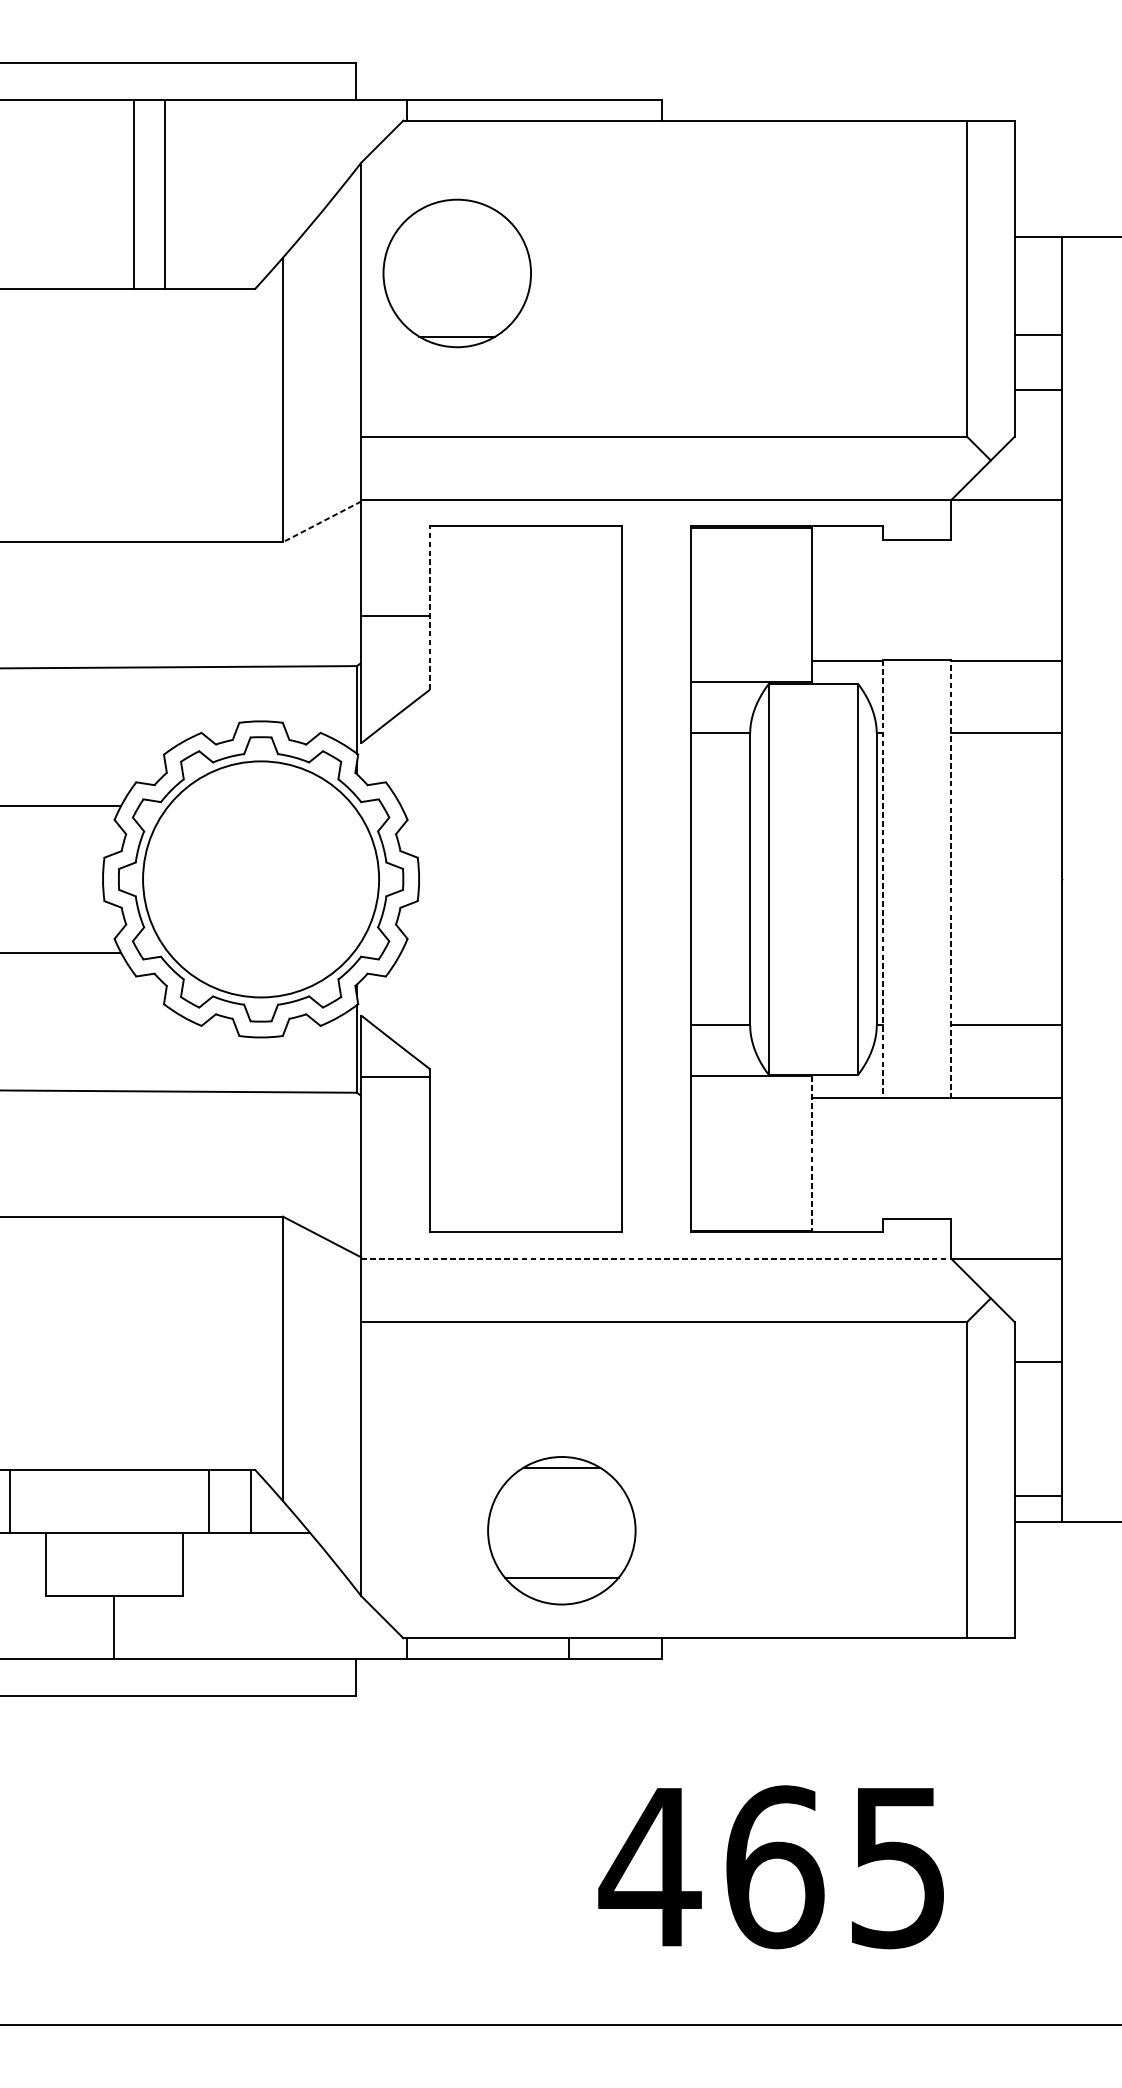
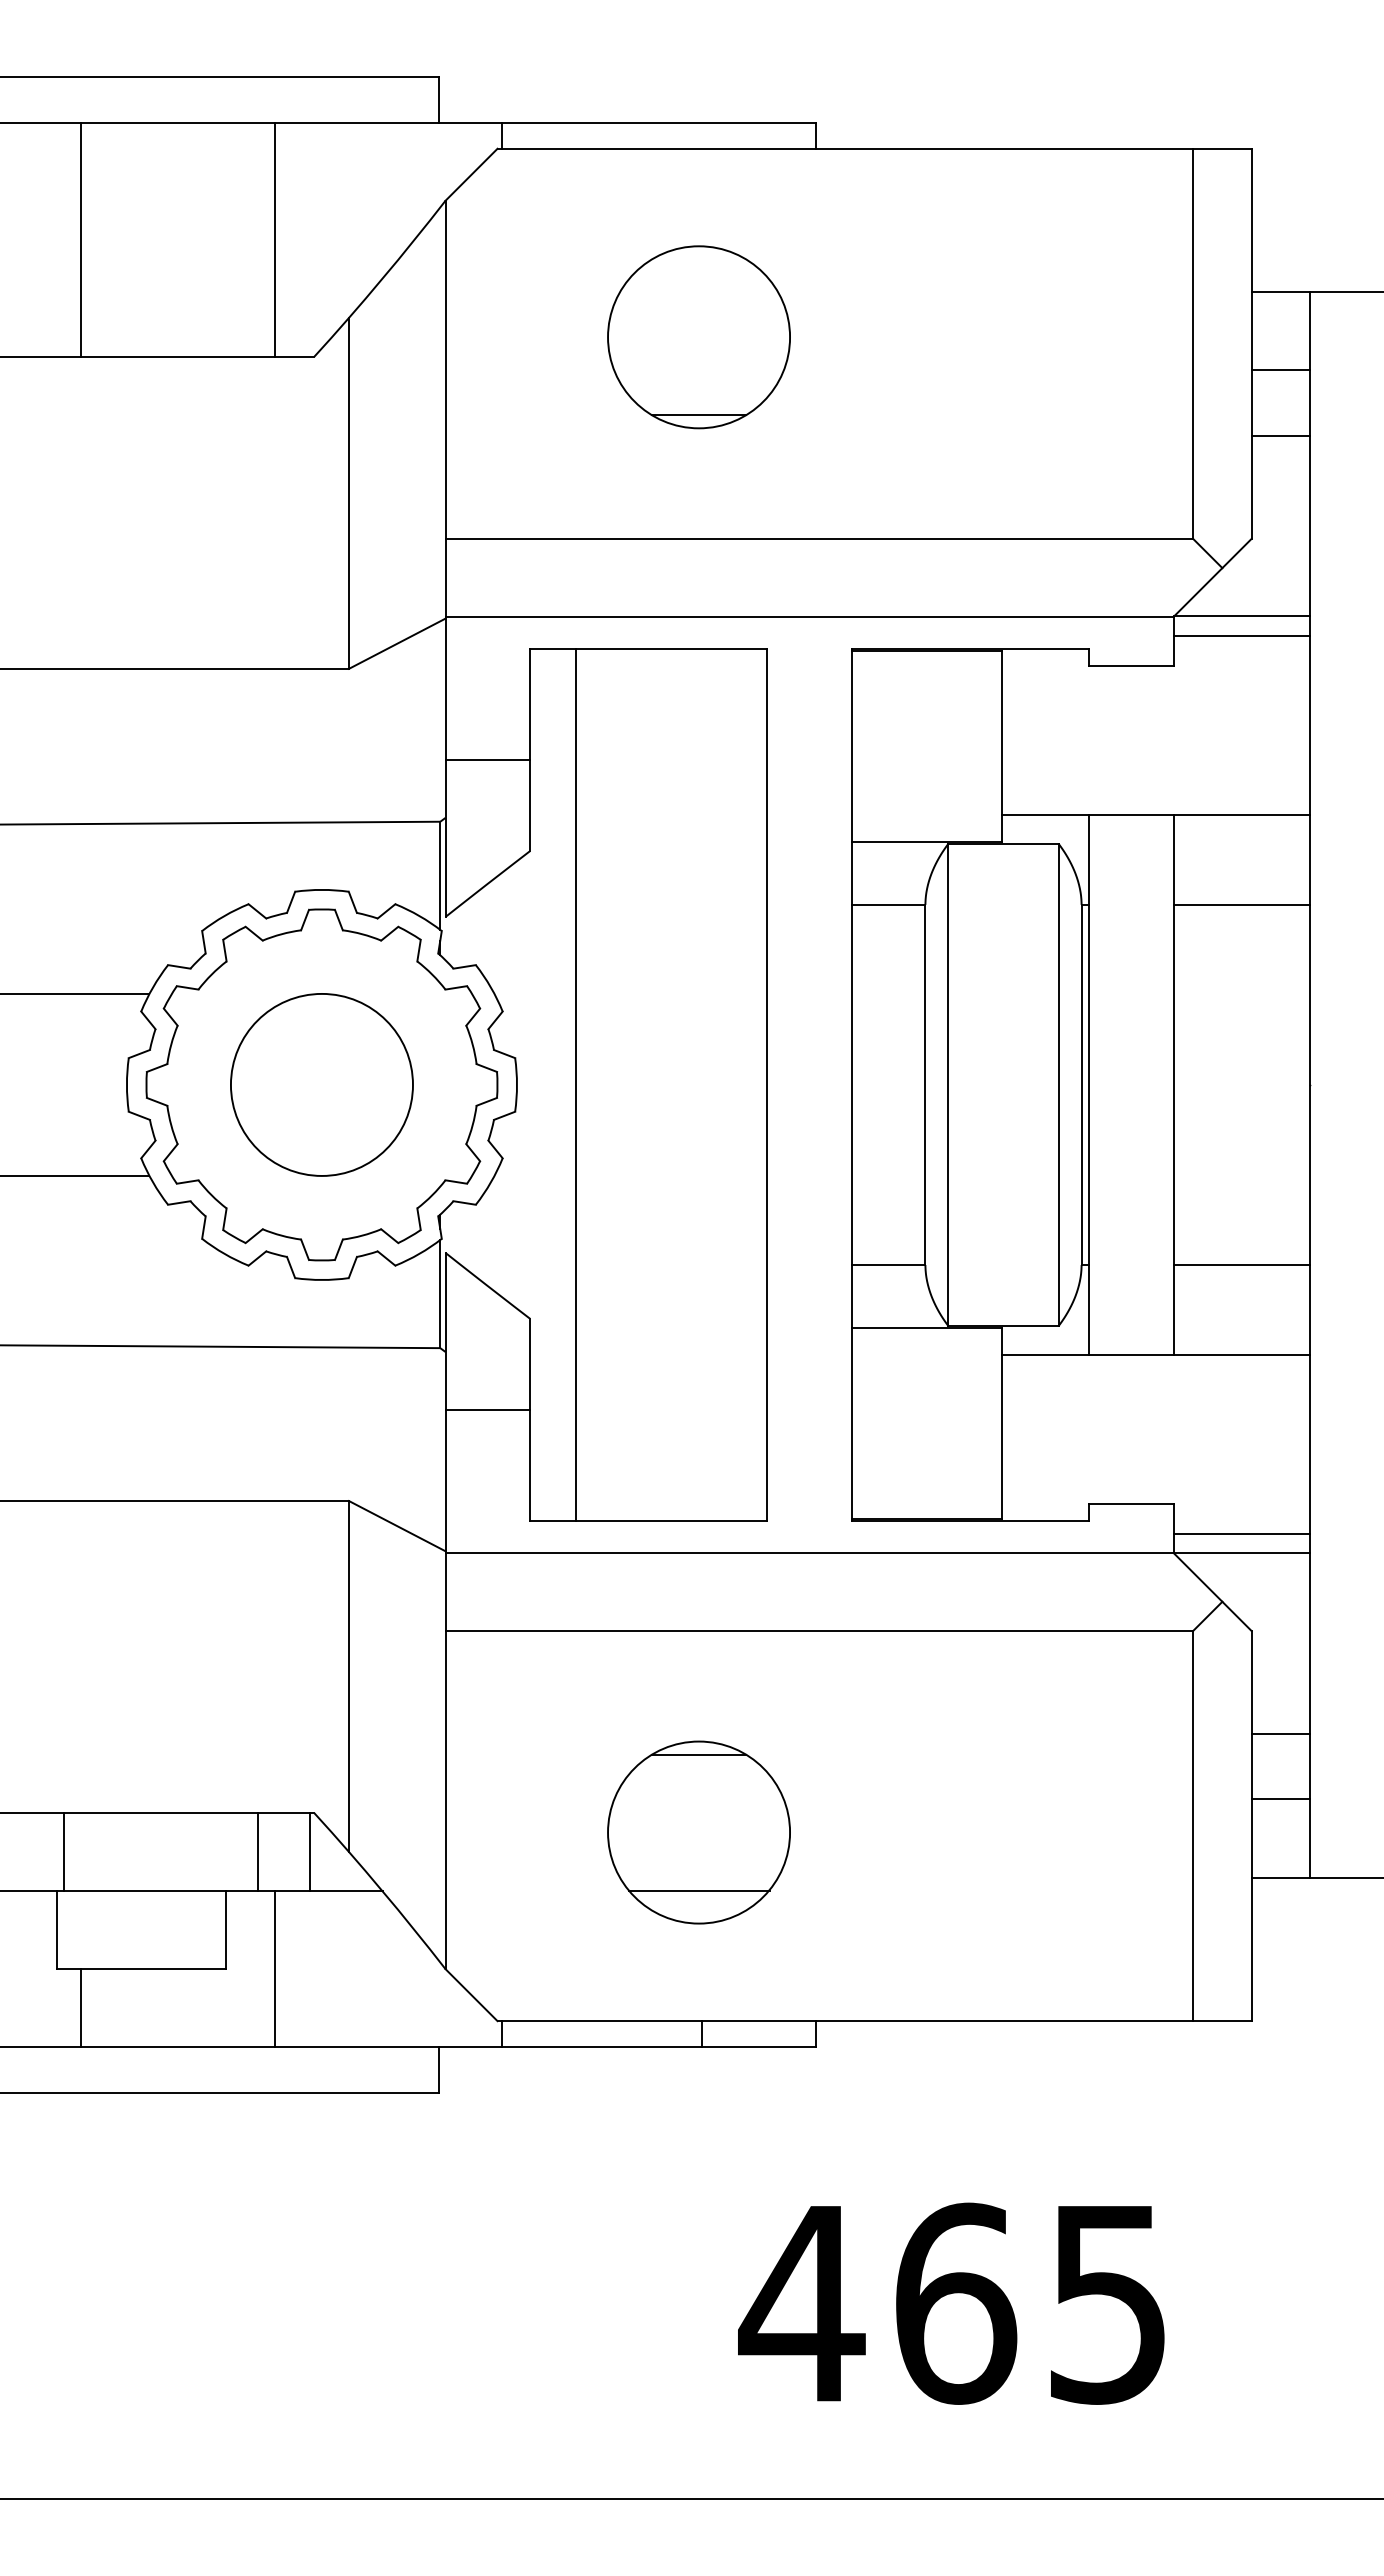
line: (134, 194) -> (81, 239), moved
line: (165, 194) -> (274, 239), moved
part: (456, 273) -> (698, 337), moved
line: (1037, 335) -> (1280, 370), moved
line: (1037, 390) -> (1280, 436), moved
line: (1006, 515) -> (1241, 636), added
line: (321, 521) -> (396, 643), dashed -> solid
line: (430, 608) -> (530, 750), dashed -> solid
circle: (260, 879) -> (321, 1084), size x0.62
line: (466, 879) -> (575, 1084), added
line: (883, 879) -> (1089, 1085), dashed -> solid
line: (951, 879) -> (1173, 1084), dashed -> solid
line: (395, 1077) -> (487, 1410), moved
line: (812, 1153) -> (1002, 1423), dashed -> solid
line: (1006, 1242) -> (1241, 1533), added
line: (657, 1259) -> (810, 1553), dashed -> solid
line: (1037, 1362) -> (1280, 1733), moved
line: (1037, 1495) -> (1280, 1799), moved
line: (10, 1501) -> (64, 1852), moved
part: (561, 1530) -> (698, 1832), moved
line: (222, 1596) -> (274, 1969), added
line: (114, 1627) -> (81, 2008), moved

